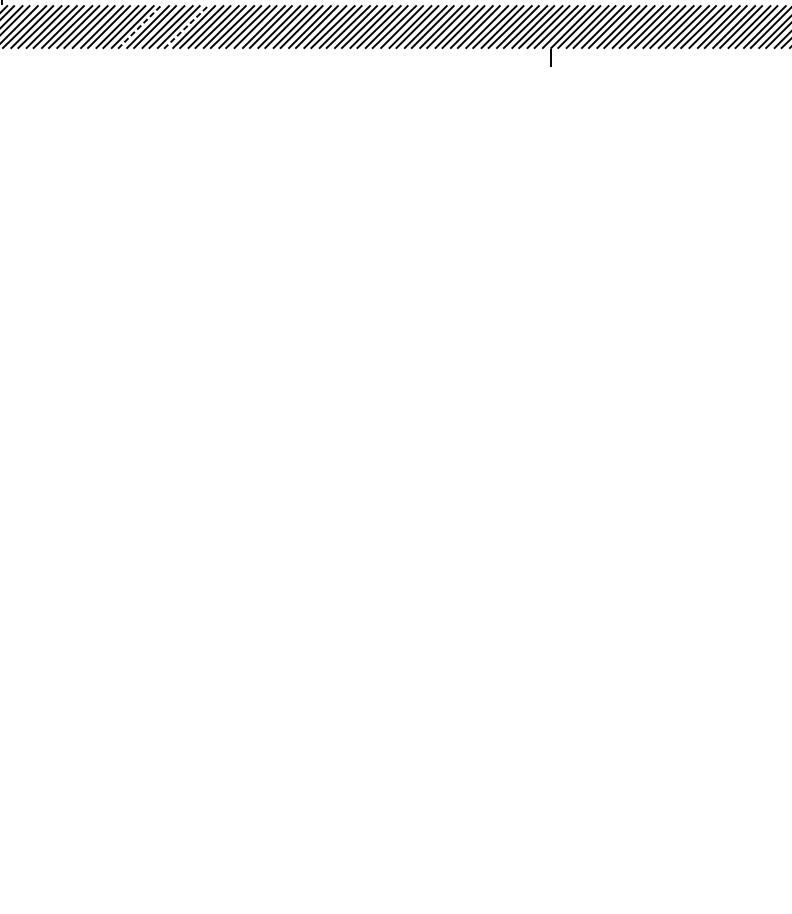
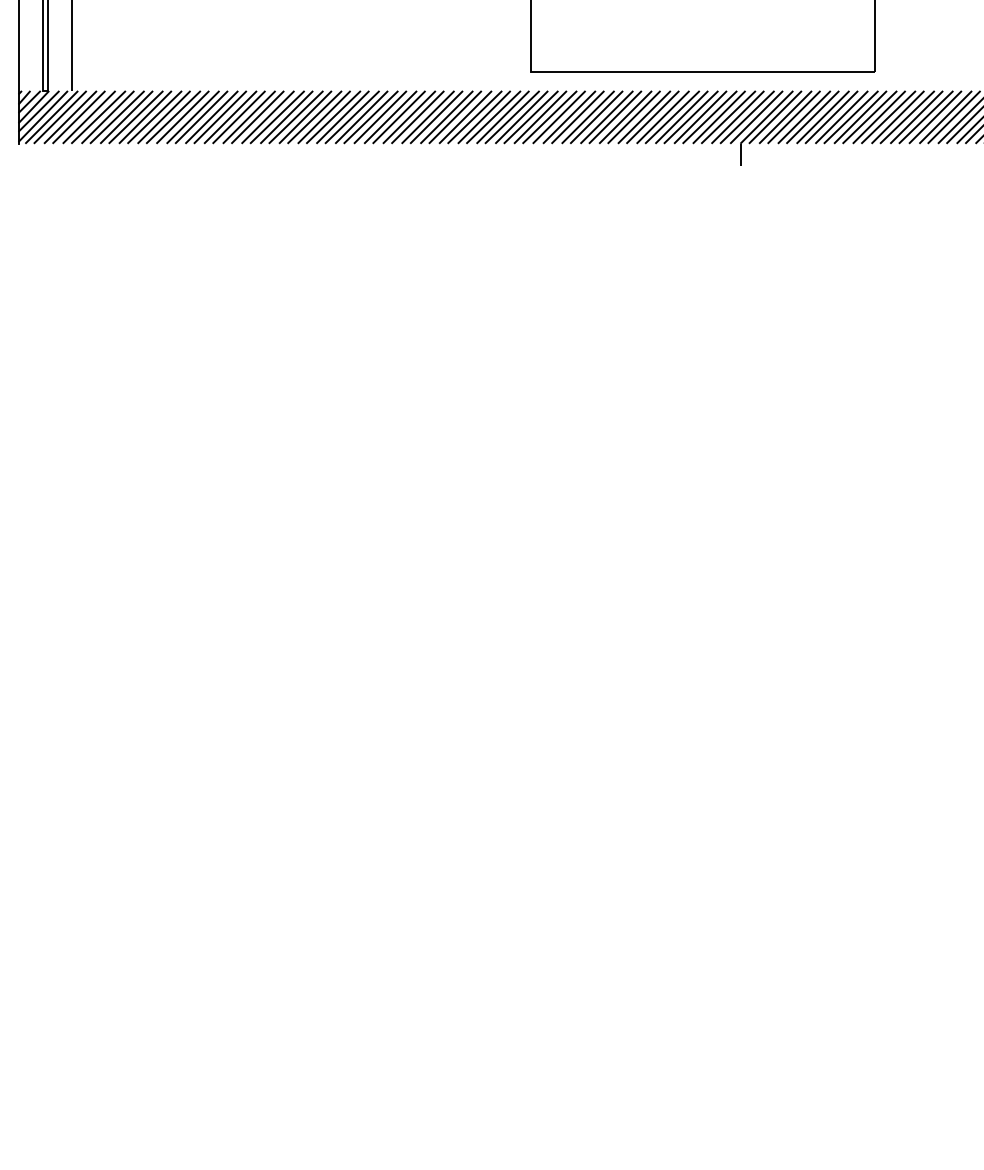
line: (140, 27) -> (239, 117), dashed -> solid
line: (186, 27) -> (296, 117), dashed -> solid

